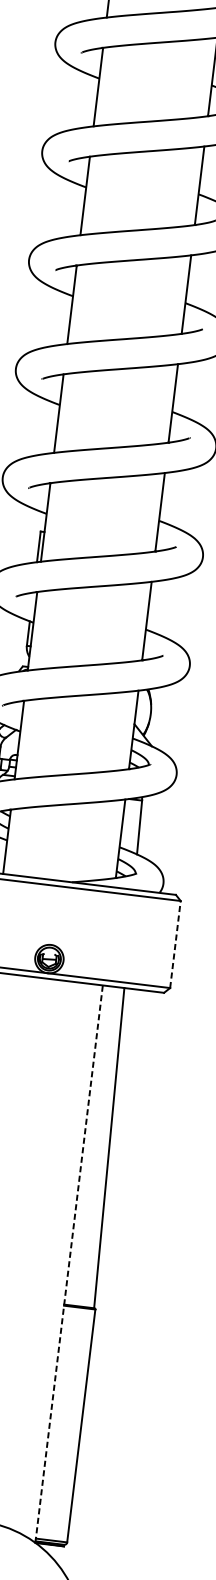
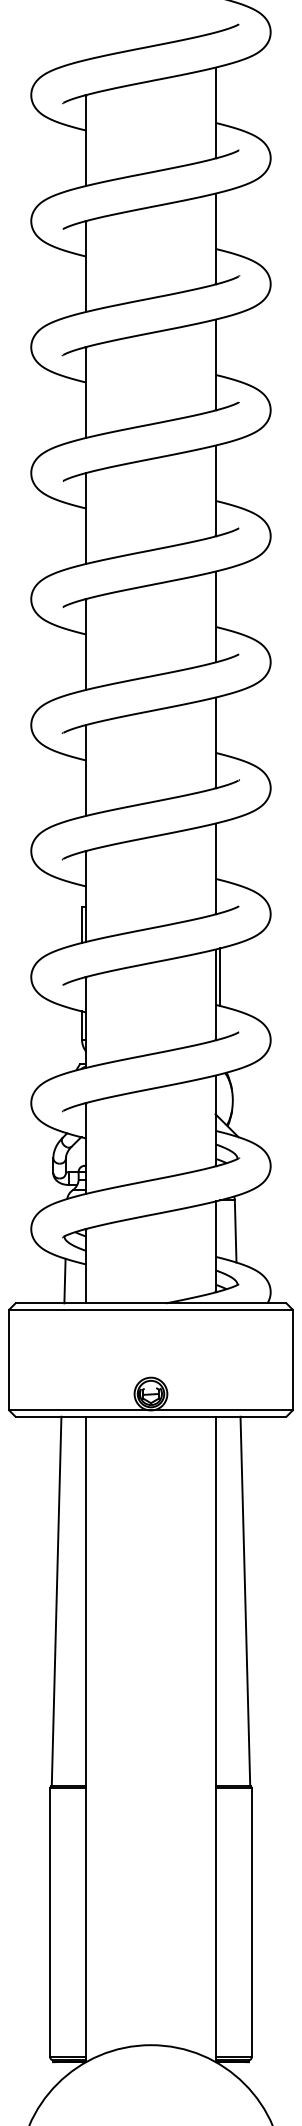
line: (152, 605) -> (219, 976), added
line: (175, 944) -> (292, 1359), dashed -> solid
line: (69, 1264) -> (215, 1739), dashed -> solid

